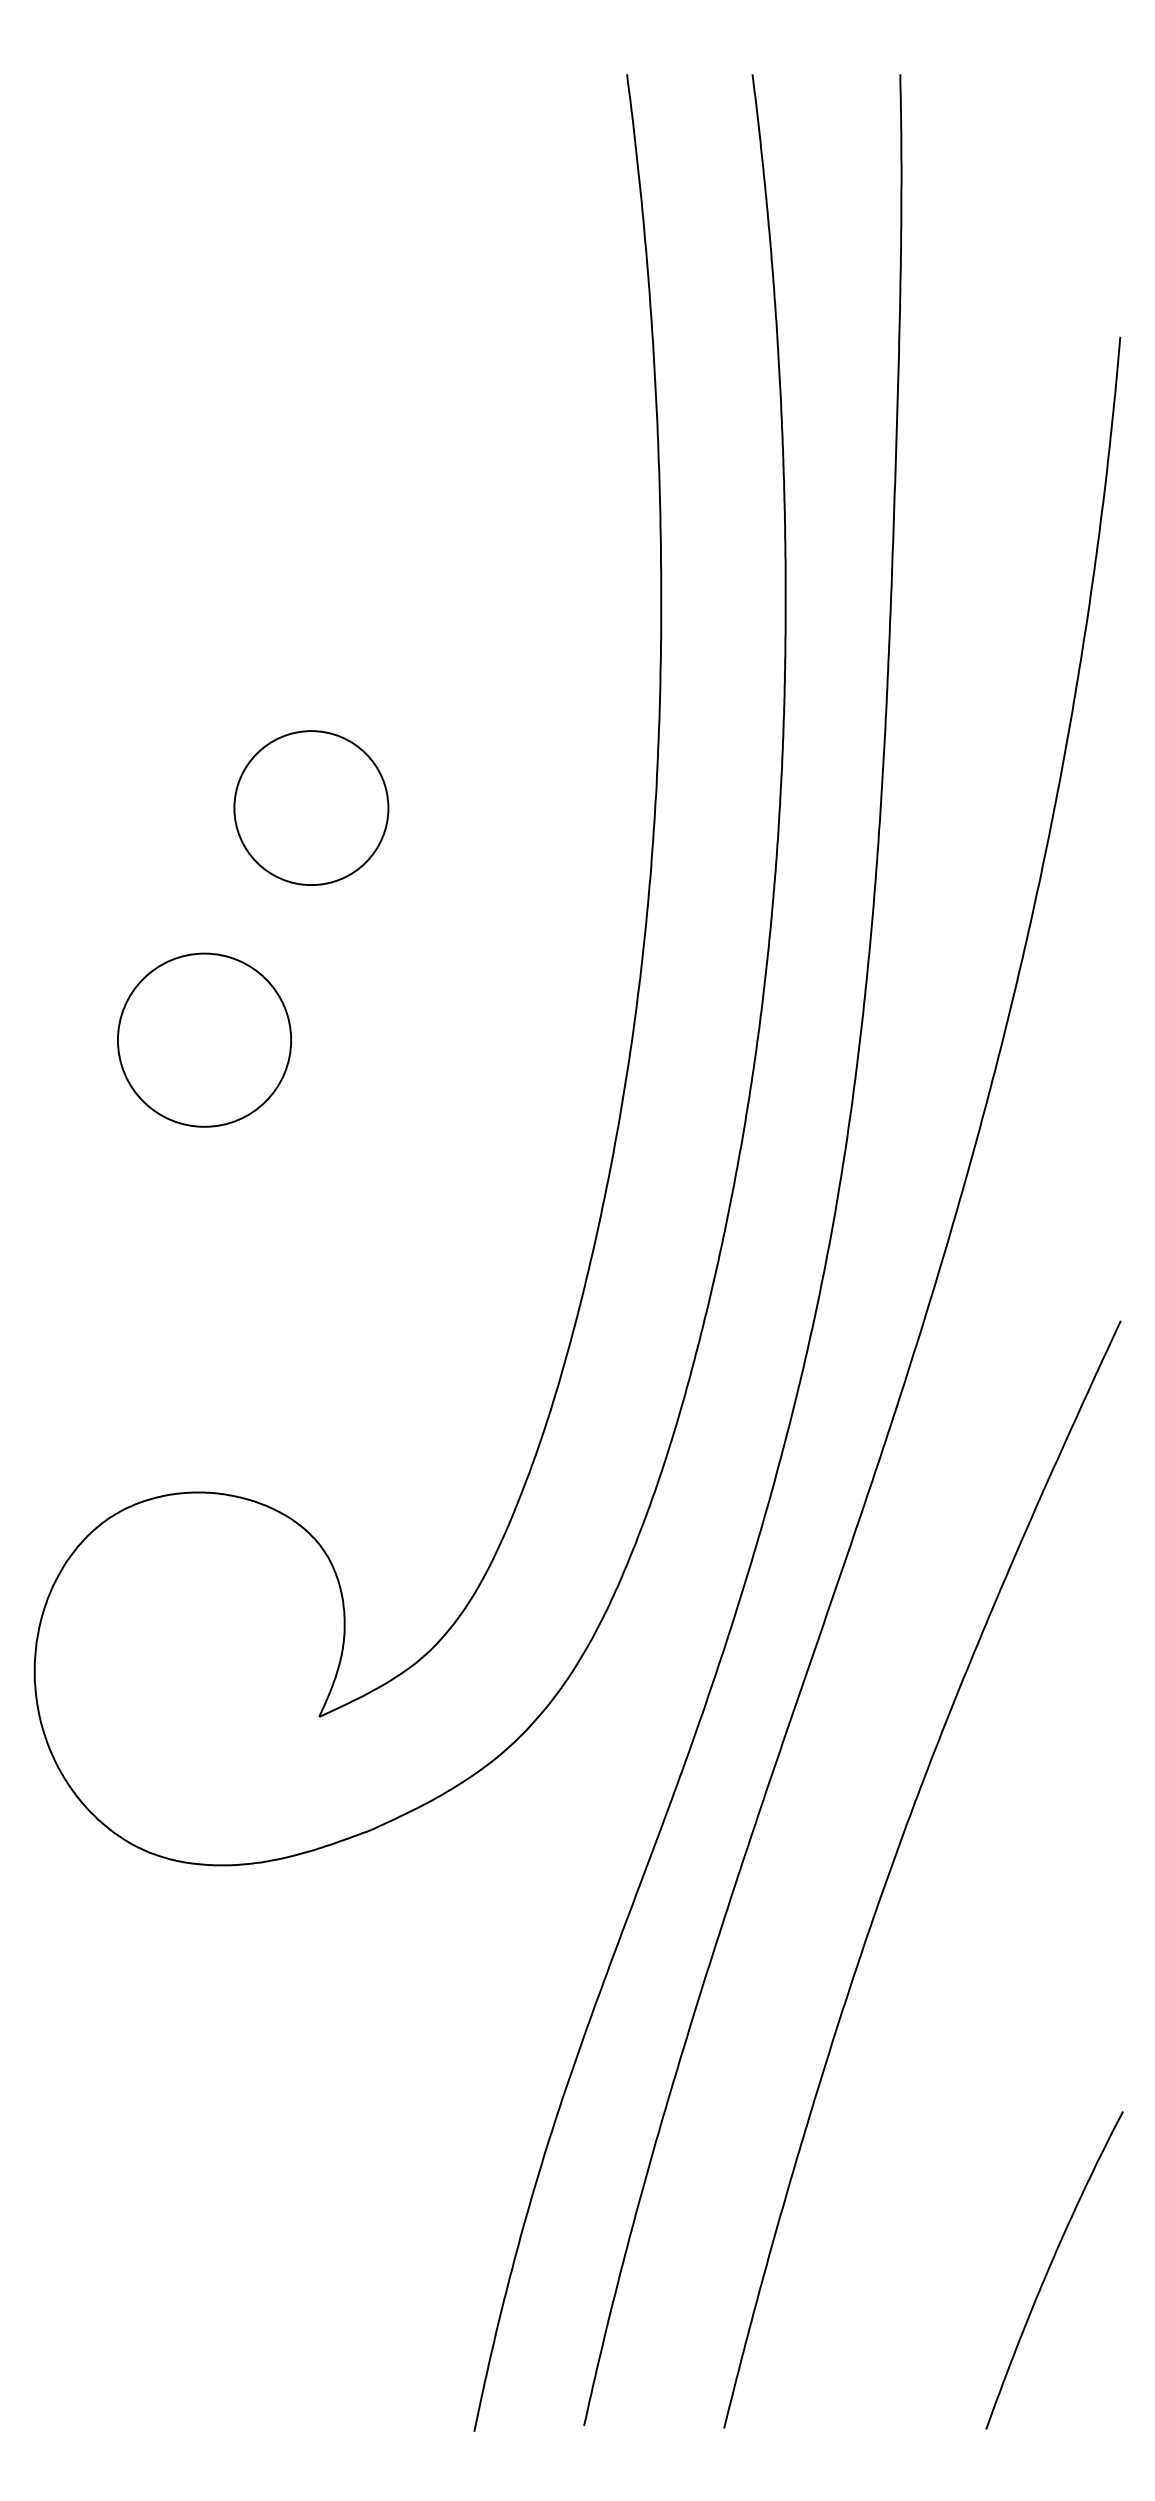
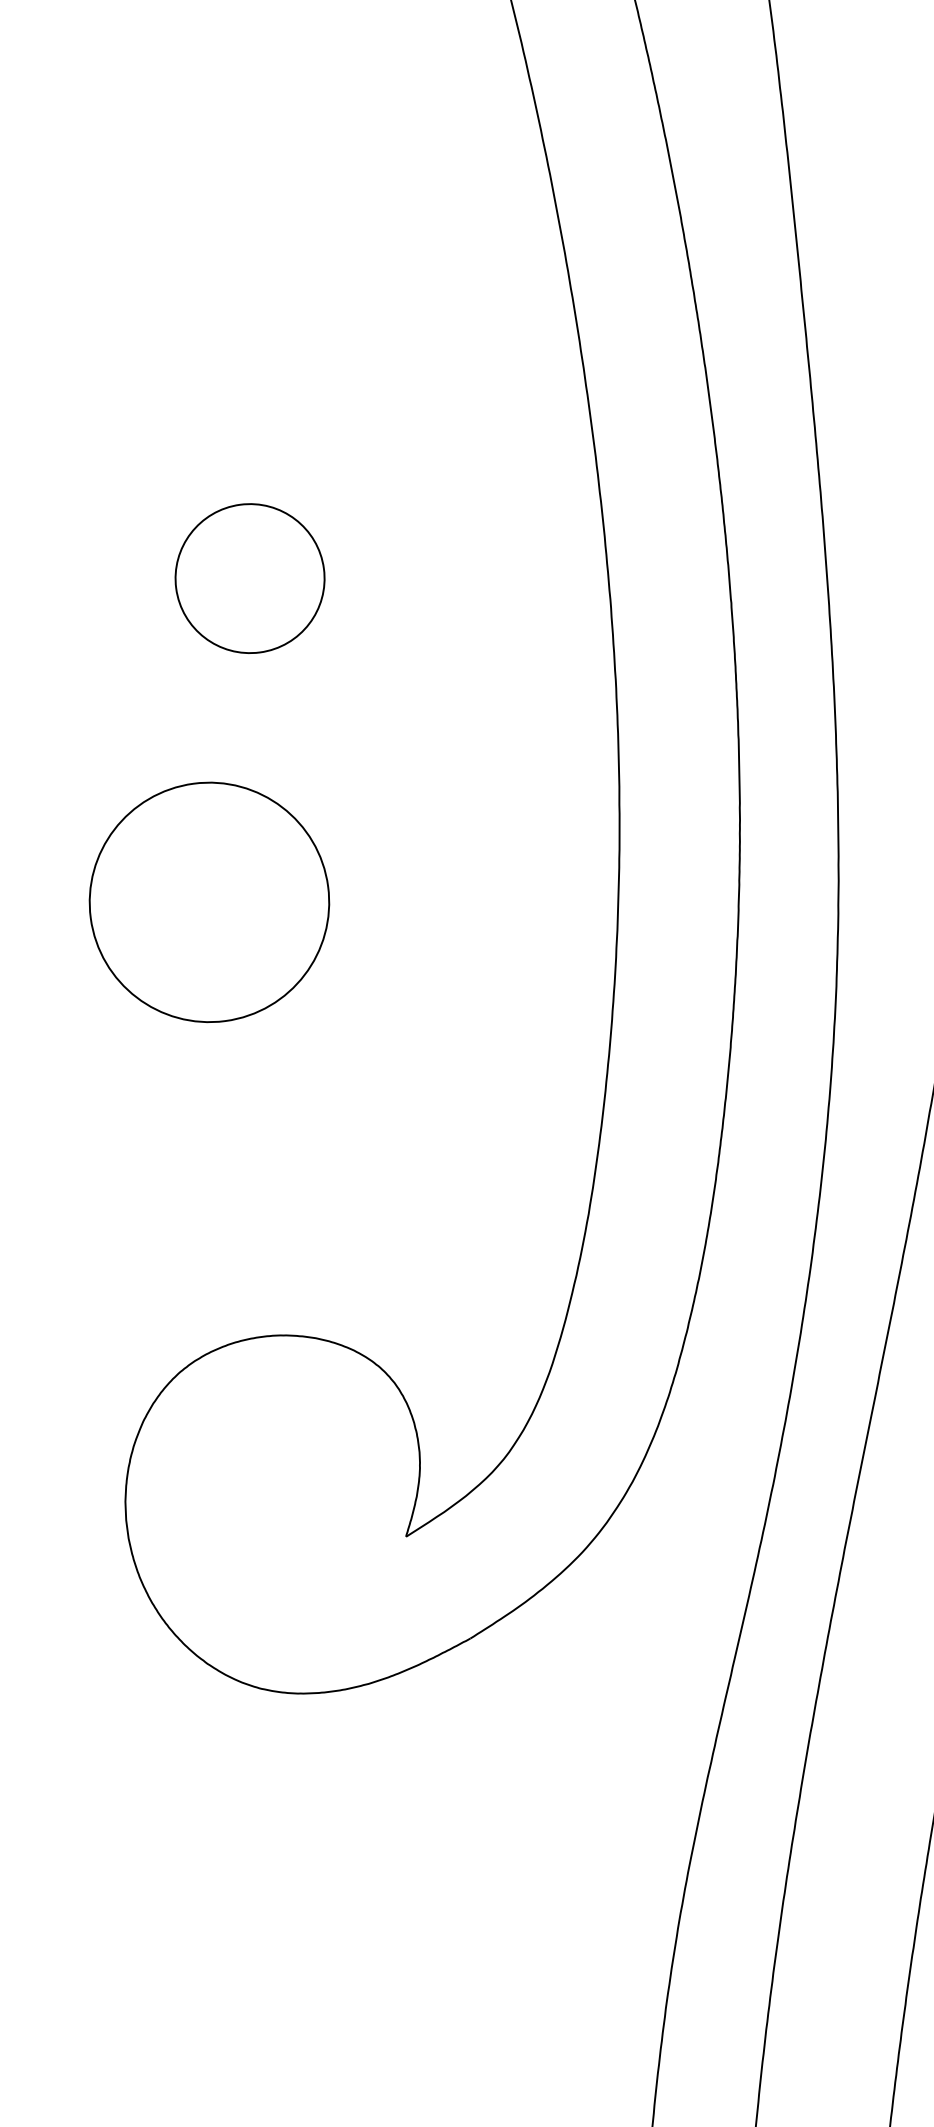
circle: (311, 807) -> (250, 578), moved
circle: (204, 1039) -> (209, 901), size x1.43

